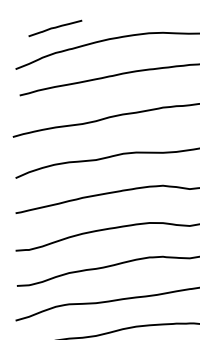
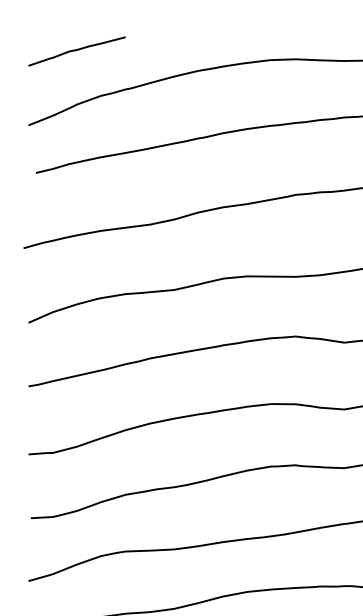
curve: (55, 28) -> (77, 51), moved

